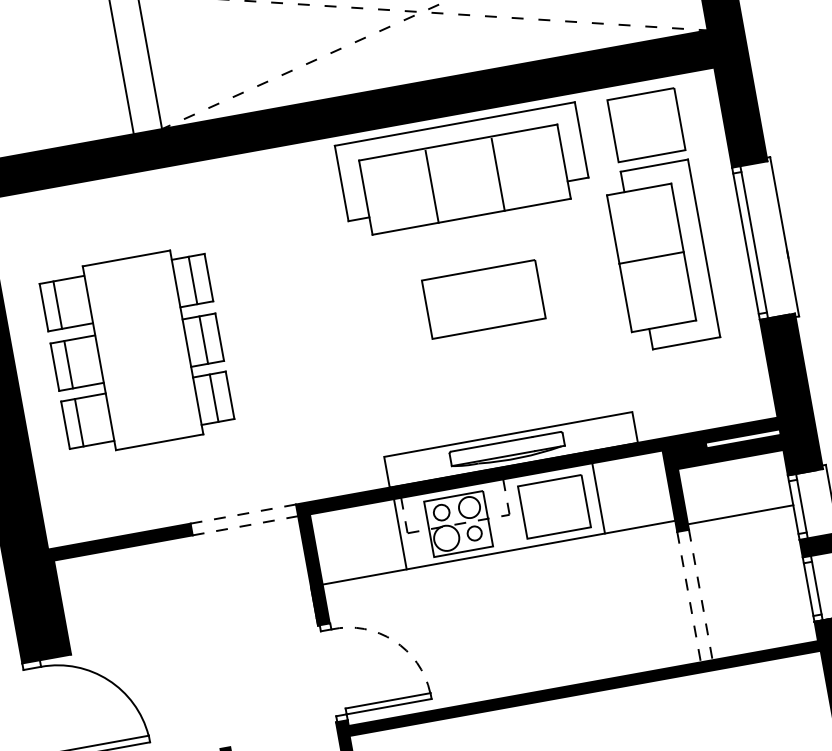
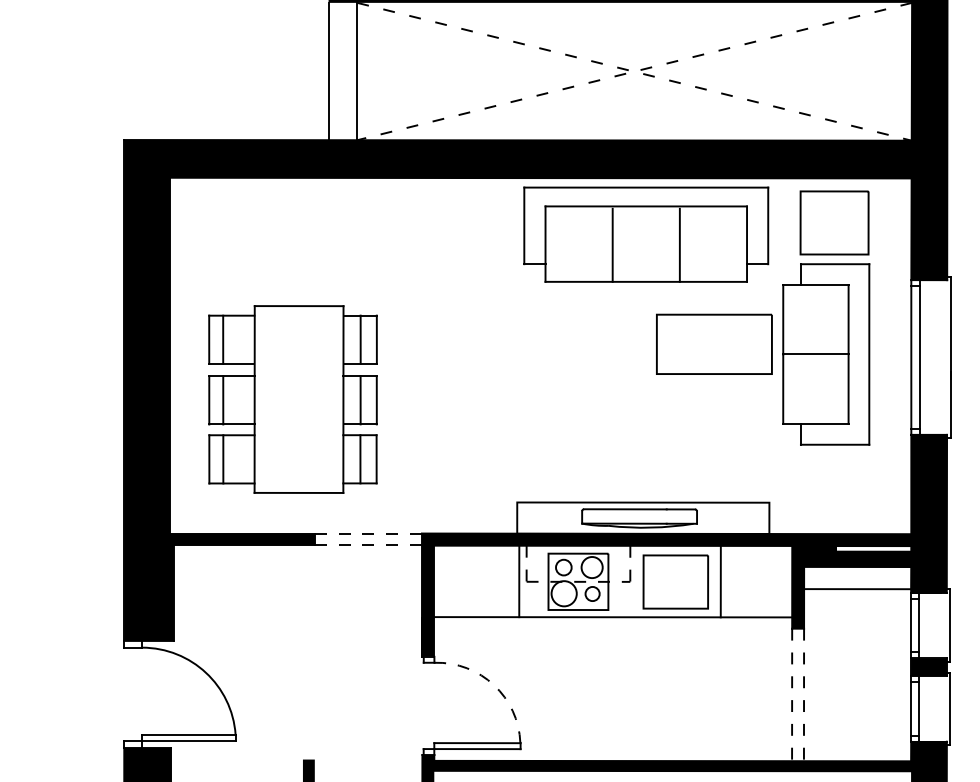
part: (483, 298) -> (714, 343), moved
part: (136, 351) -> (292, 399), moved
line: (740, 515) -> (857, 589), moved

